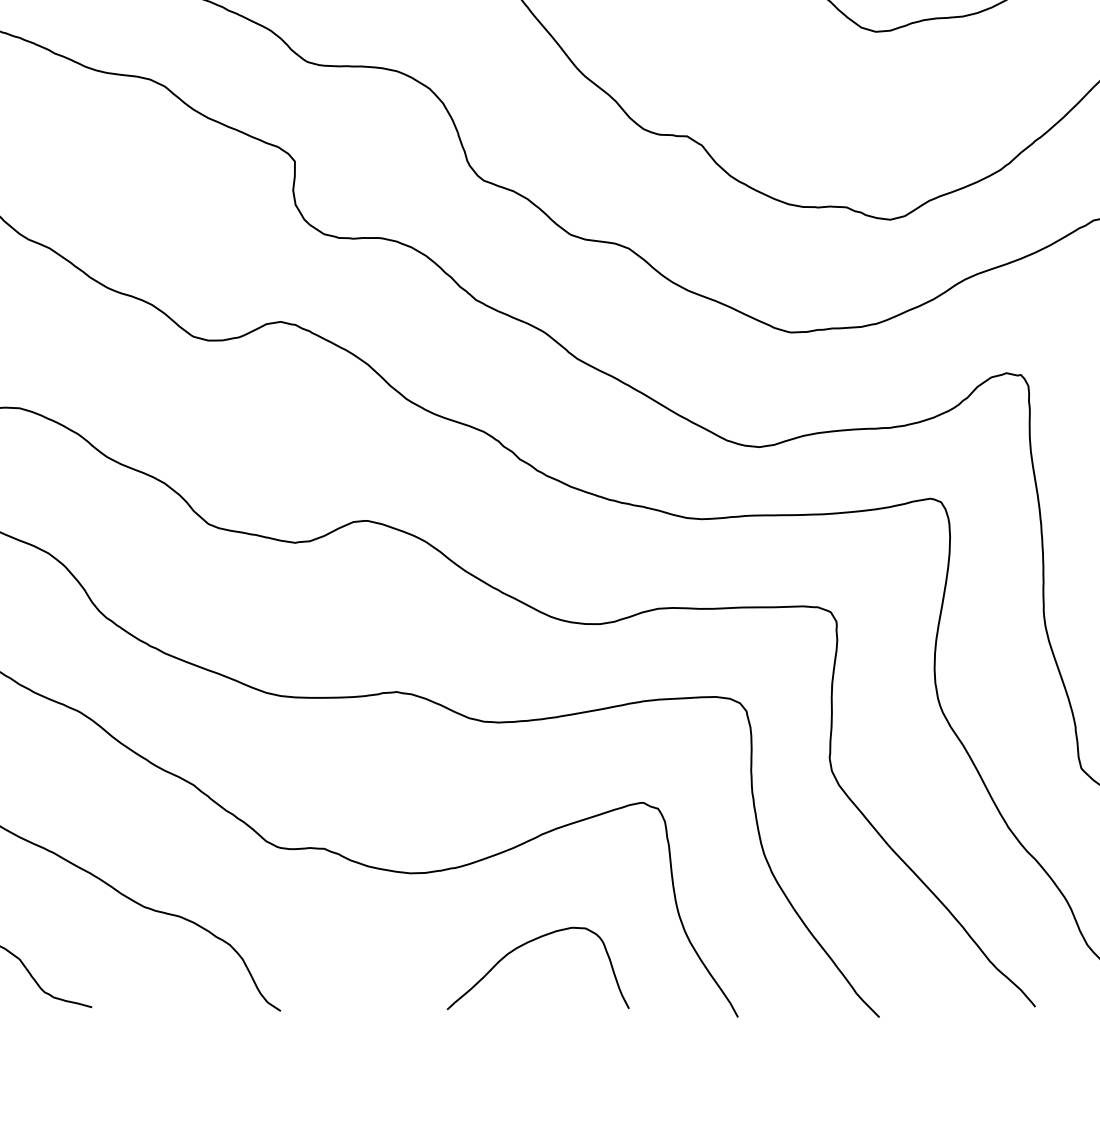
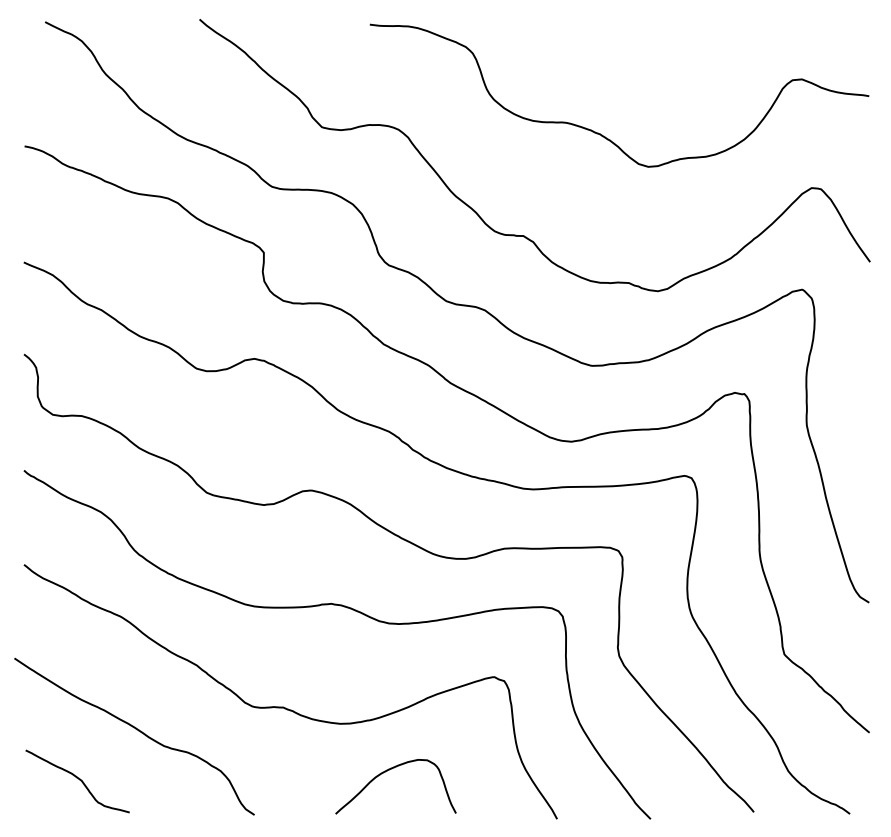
curve: (525, 945) -> (387, 771), moved

